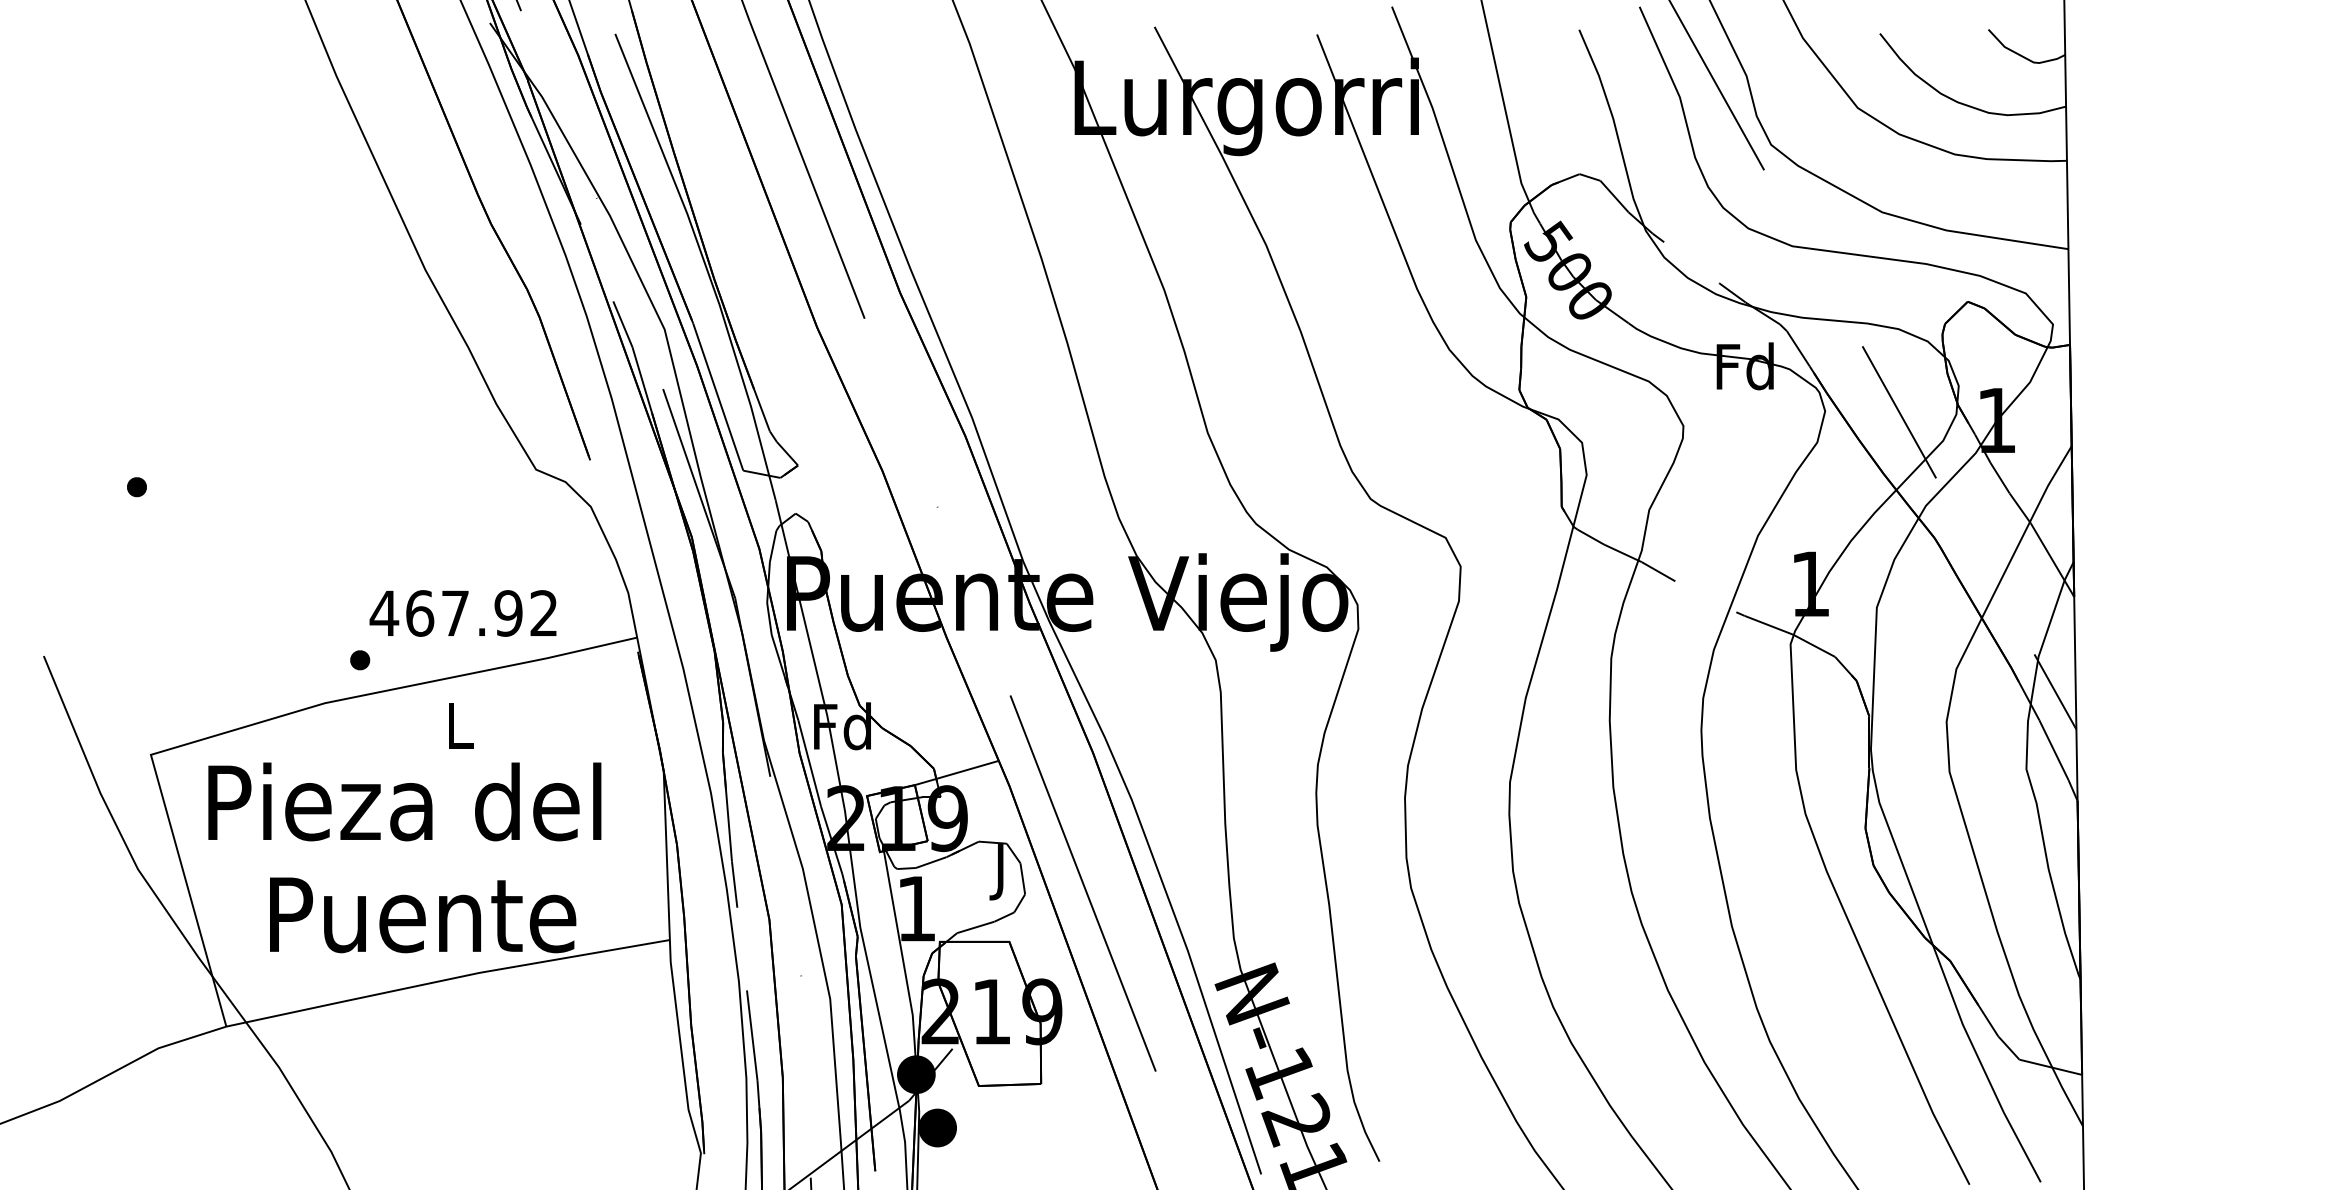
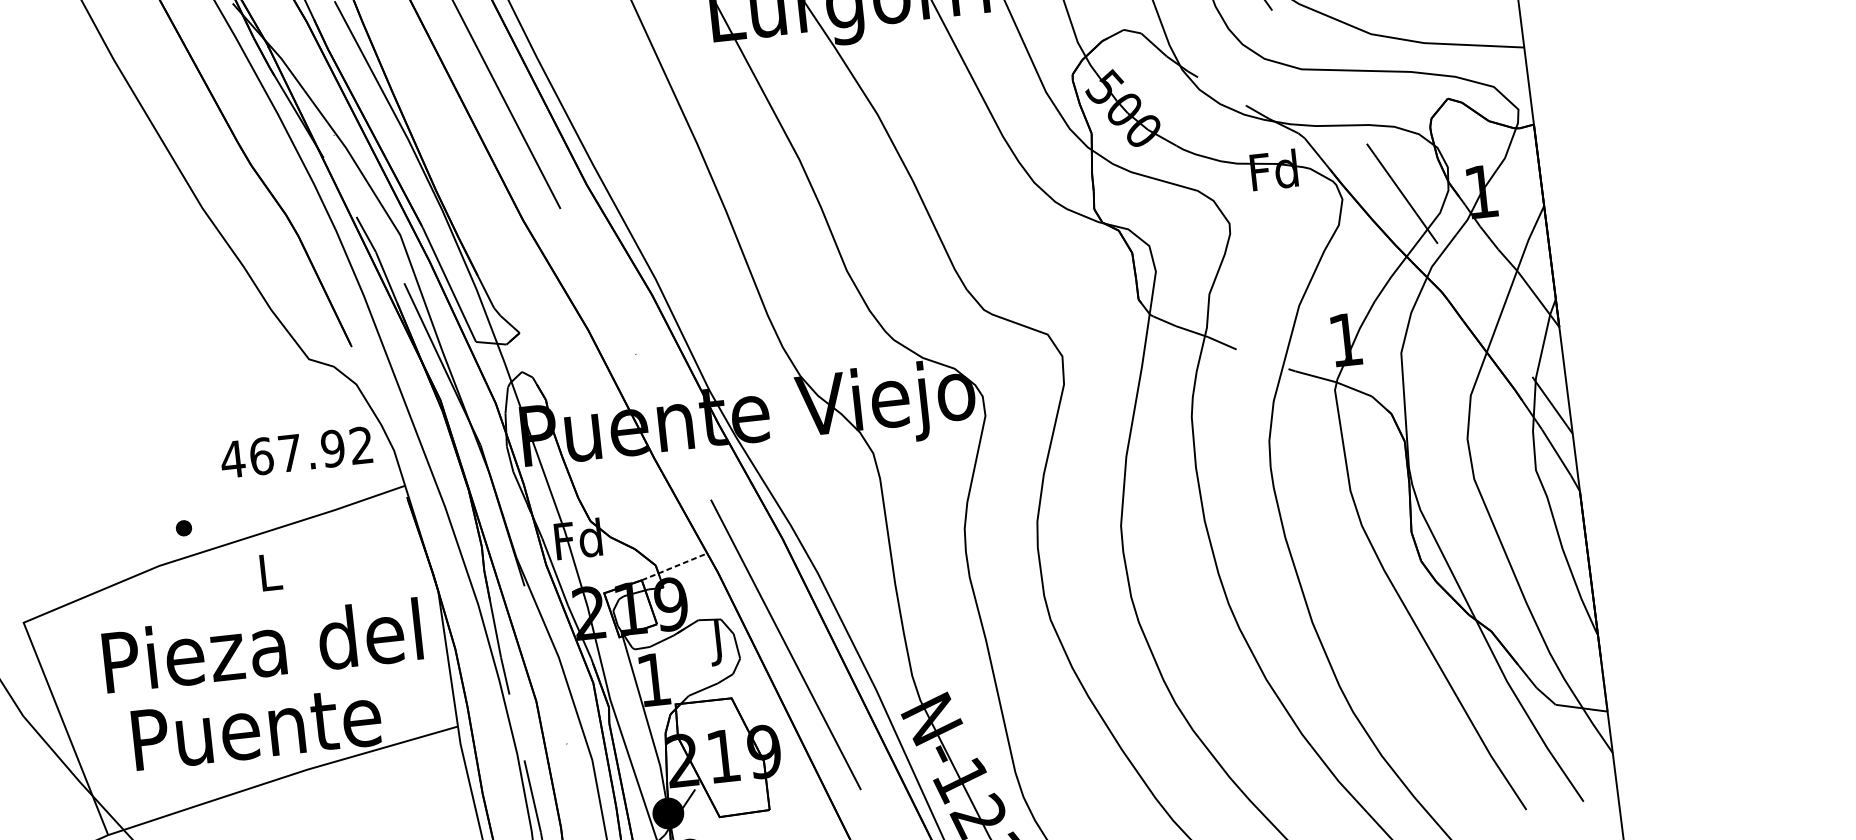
text: (462, 613) -> (295, 452), moved
line: (956, 773) -> (674, 567), solid -> dashed
text: (404, 801) -> (262, 645), moved

